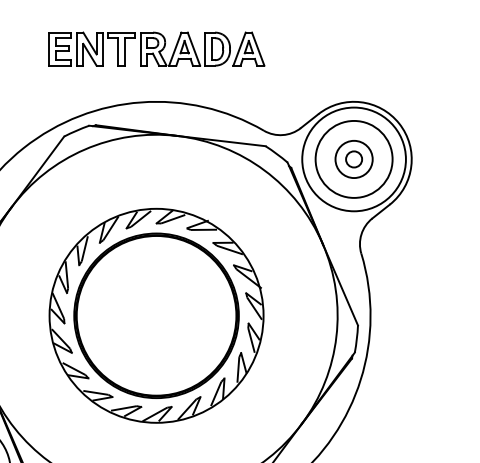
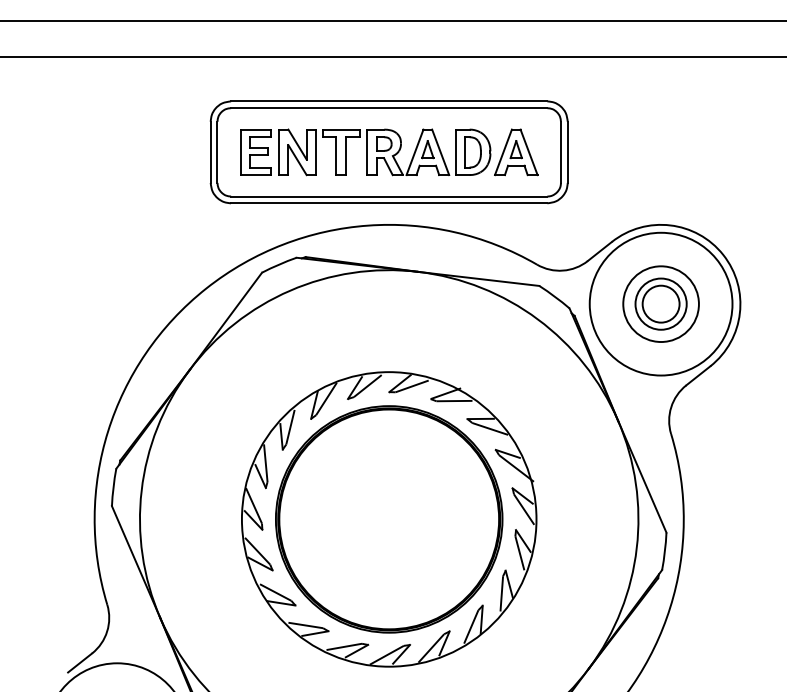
part: (156, 49) -> (388, 152), added
circle: (353, 158) -> (660, 303), size x1.67
circle: (353, 159) -> (660, 304), size x0.71

